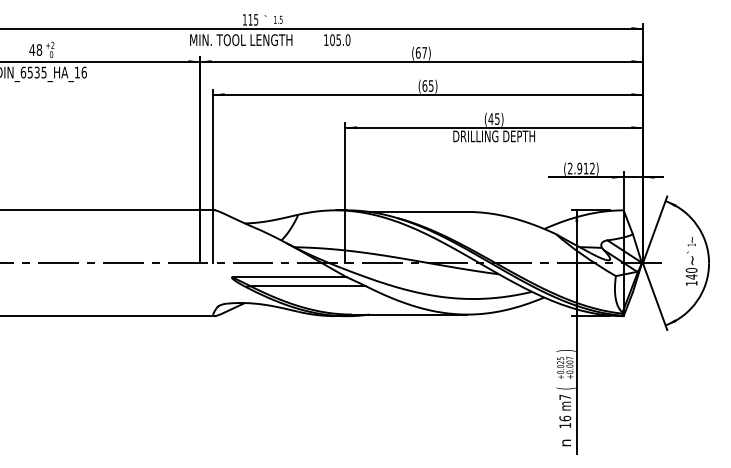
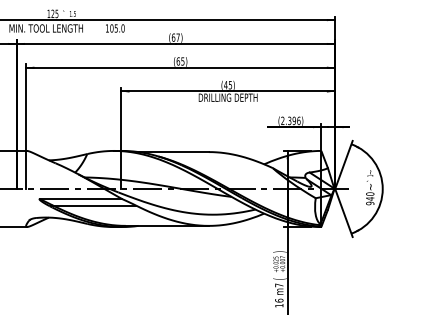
text: (250, 19) -> (52, 13), 115 -> 125
text: (585, 168) -> (293, 120), (2.912) -> (2.396)
text: (691, 283) -> (370, 203), 140 -> 940

